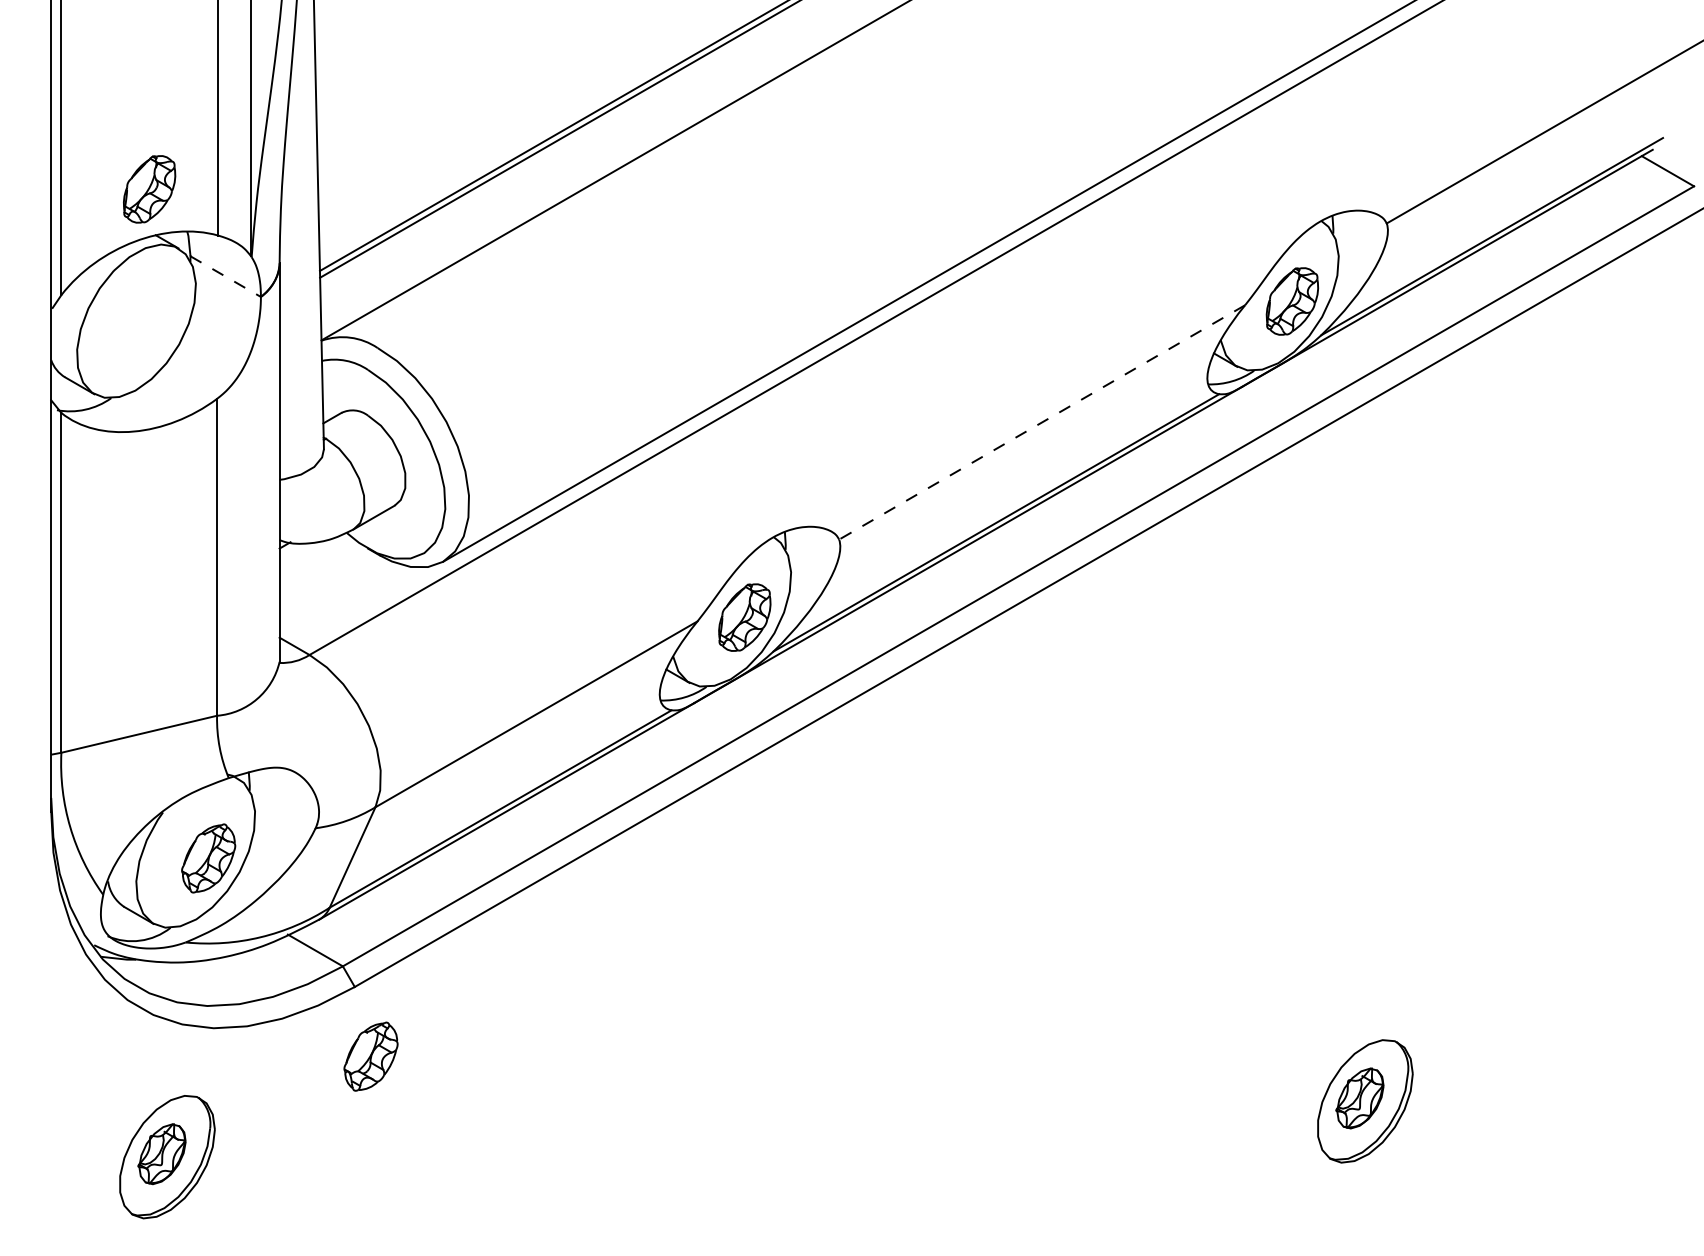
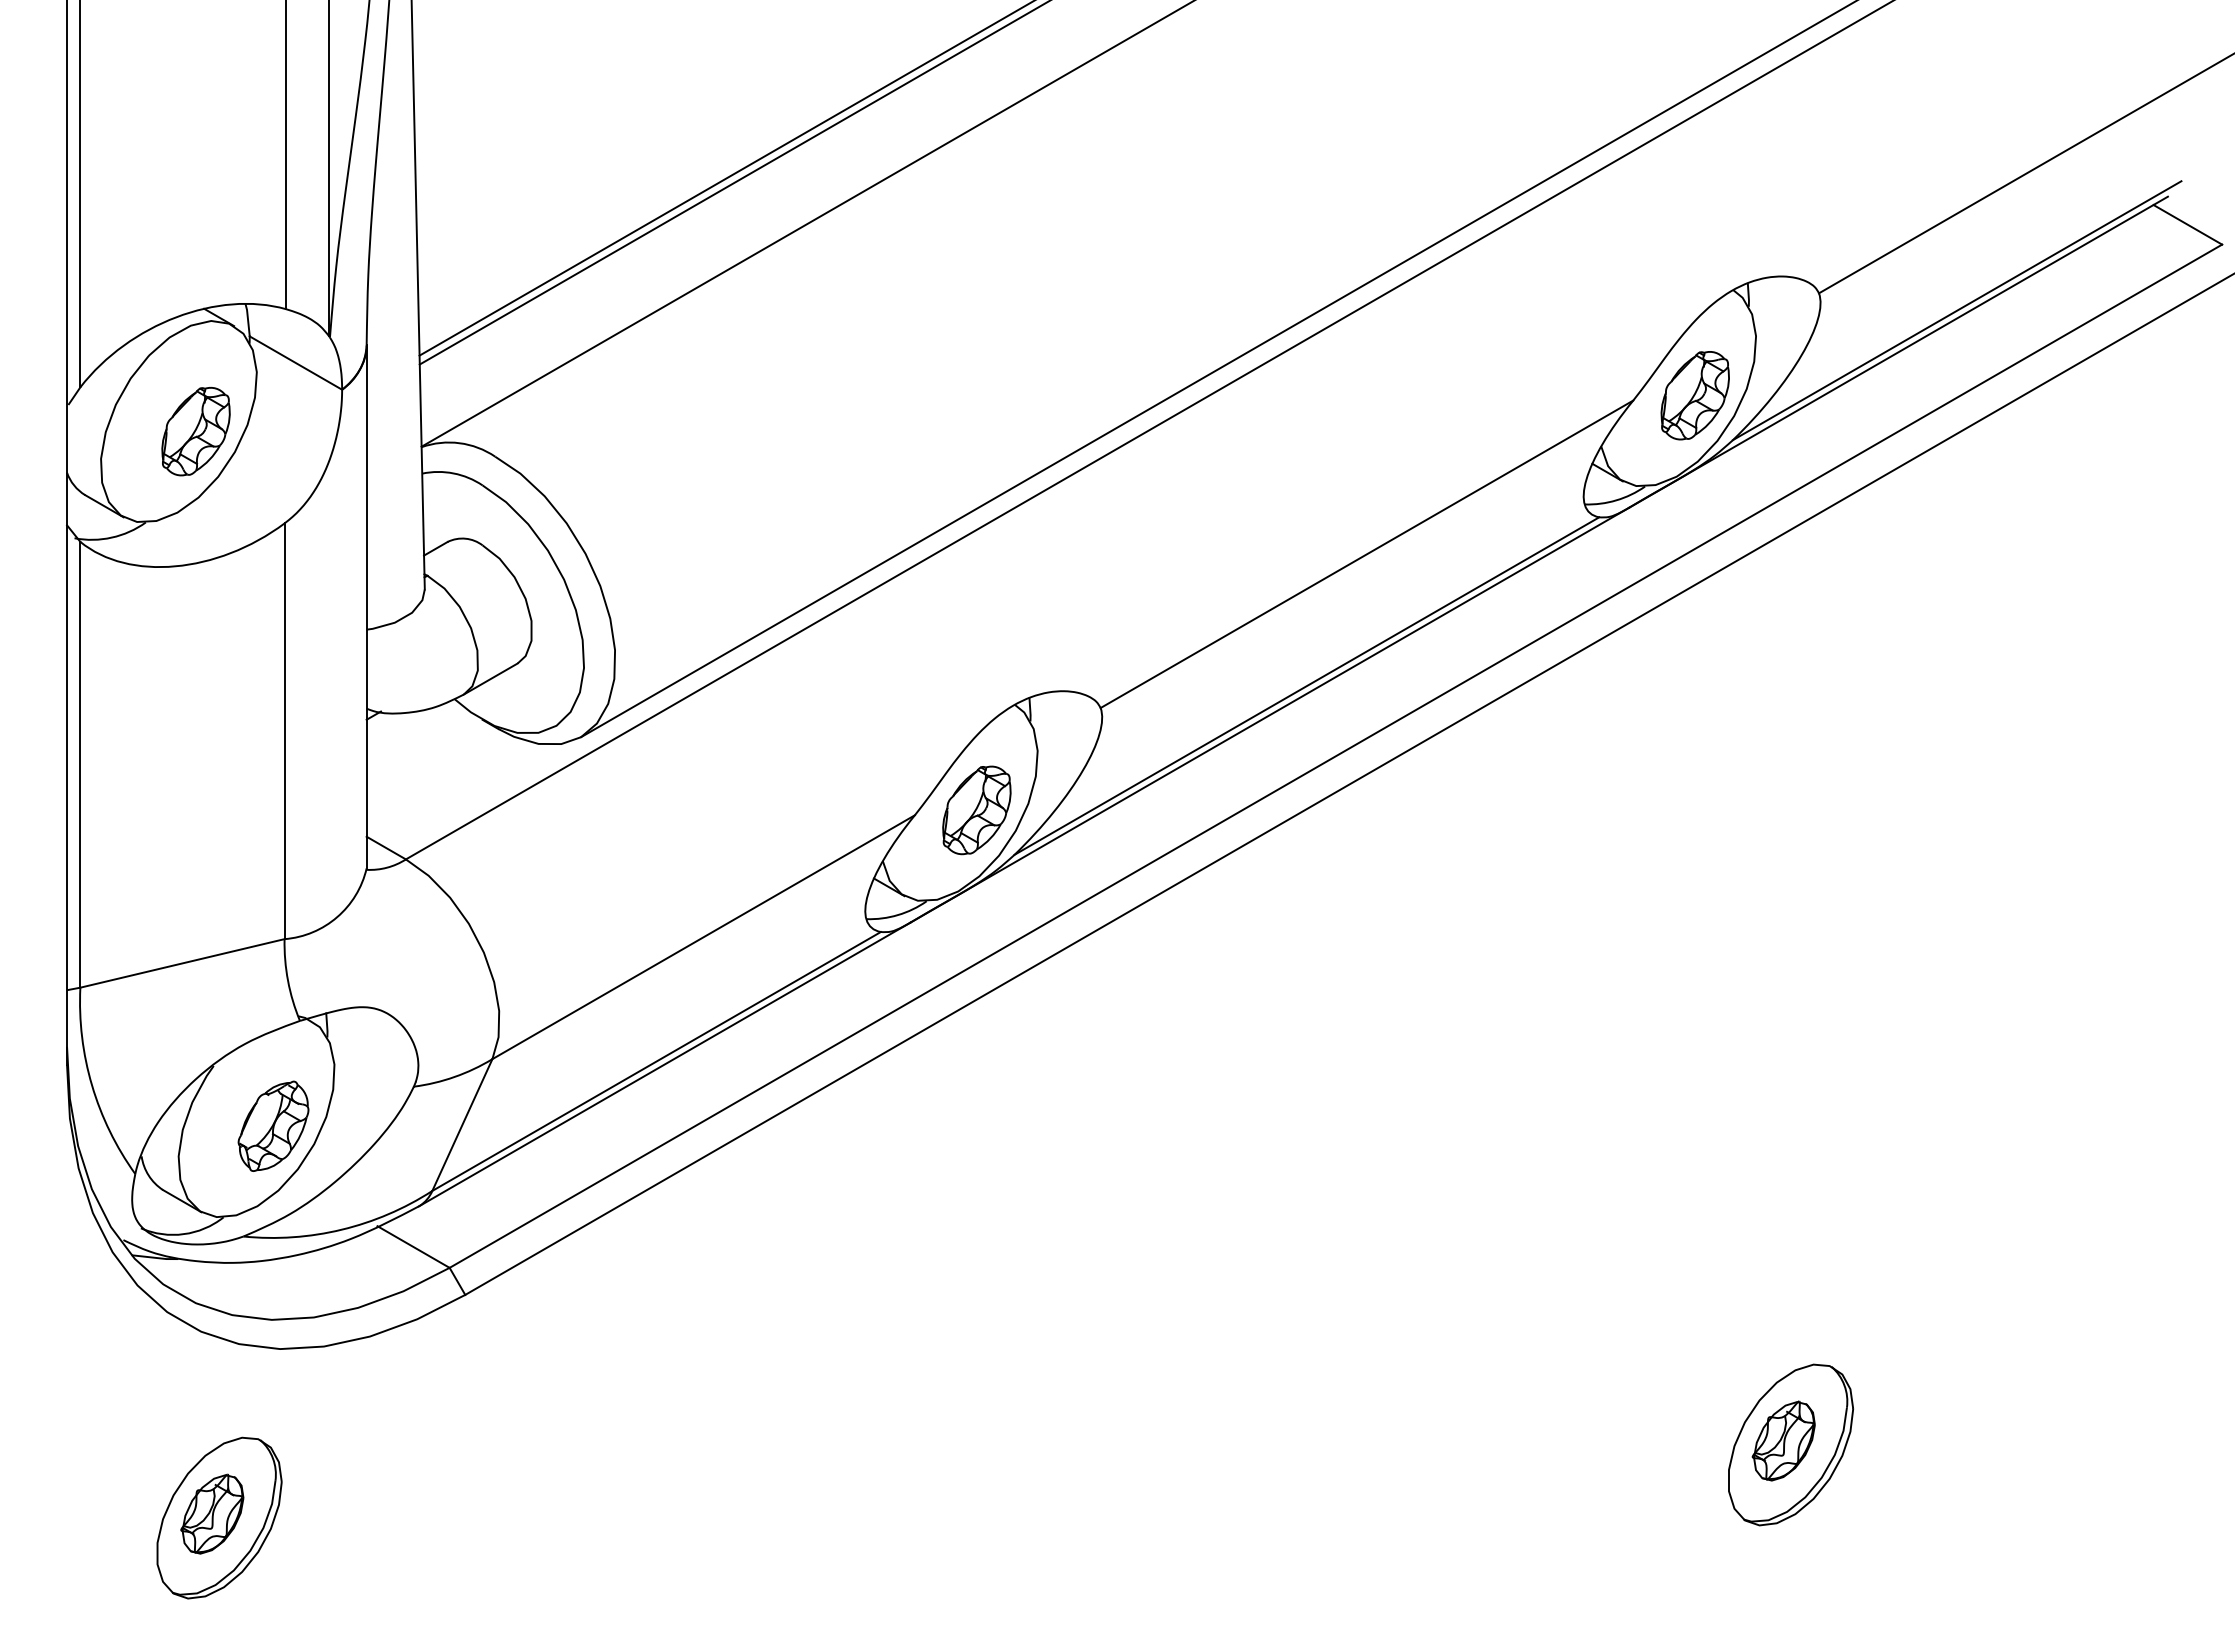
part: (149, 189) -> (195, 431), moved
line: (226, 276) -> (296, 363), dashed -> solid
line: (1041, 422) -> (1366, 554), dashed -> solid
part: (370, 1056) -> (486, 1385), removed

